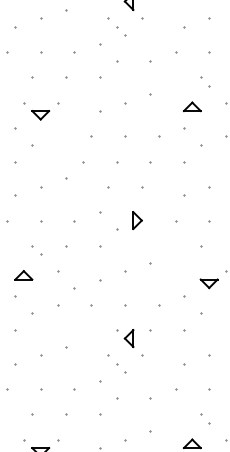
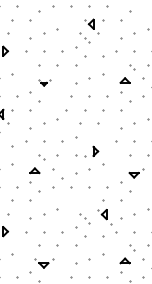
part: (41, 110) -> (44, 82), size x0.6
part: (129, 220) -> (91, 151), moved
part: (129, 343) -> (104, 217), moved

